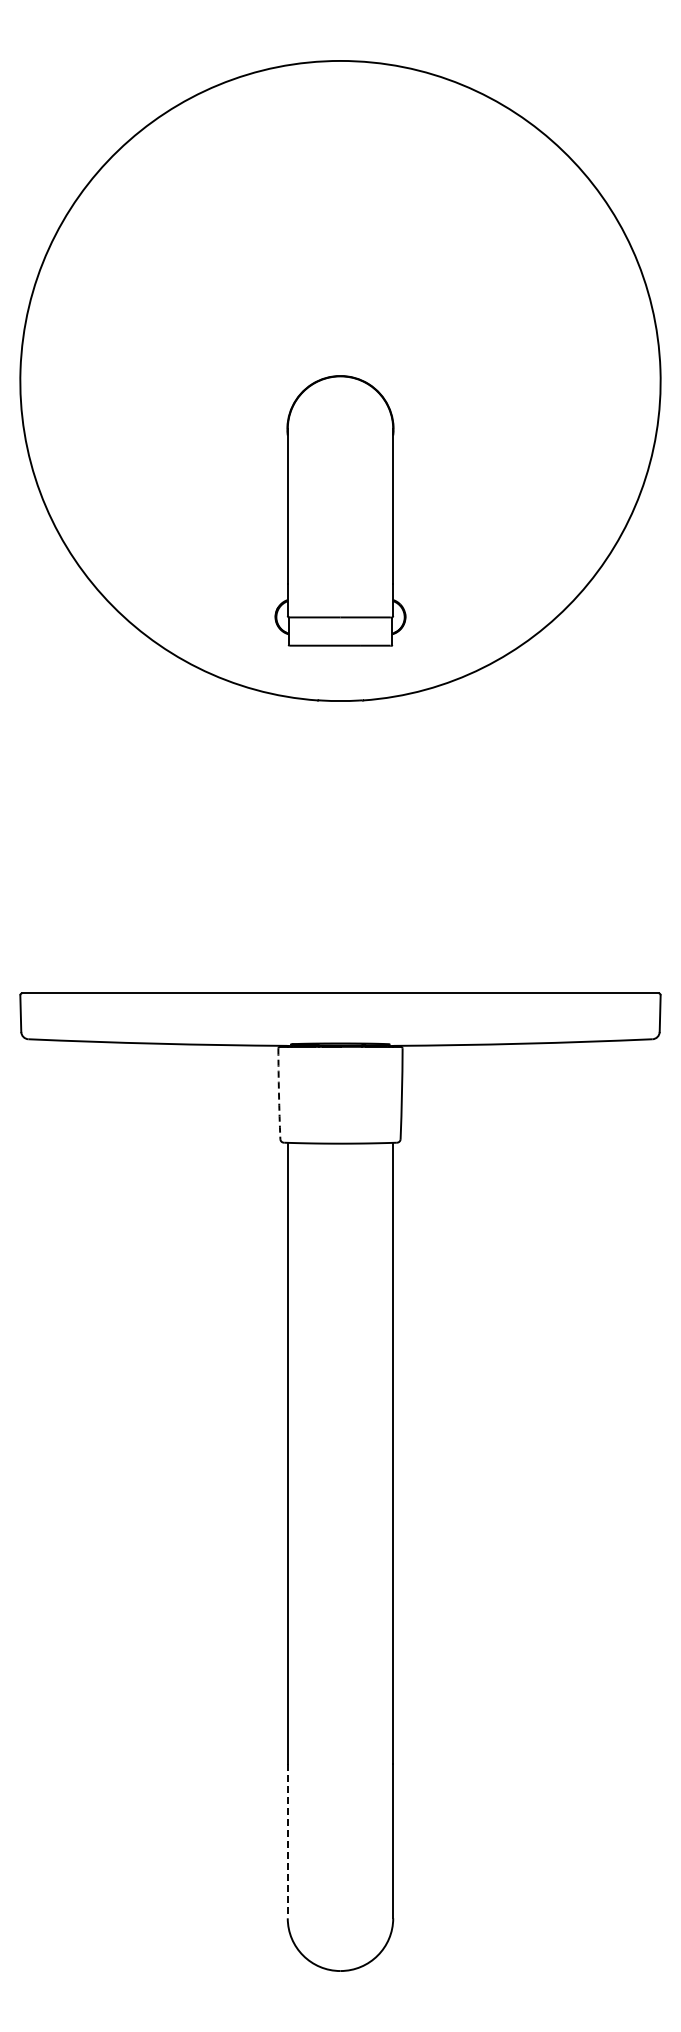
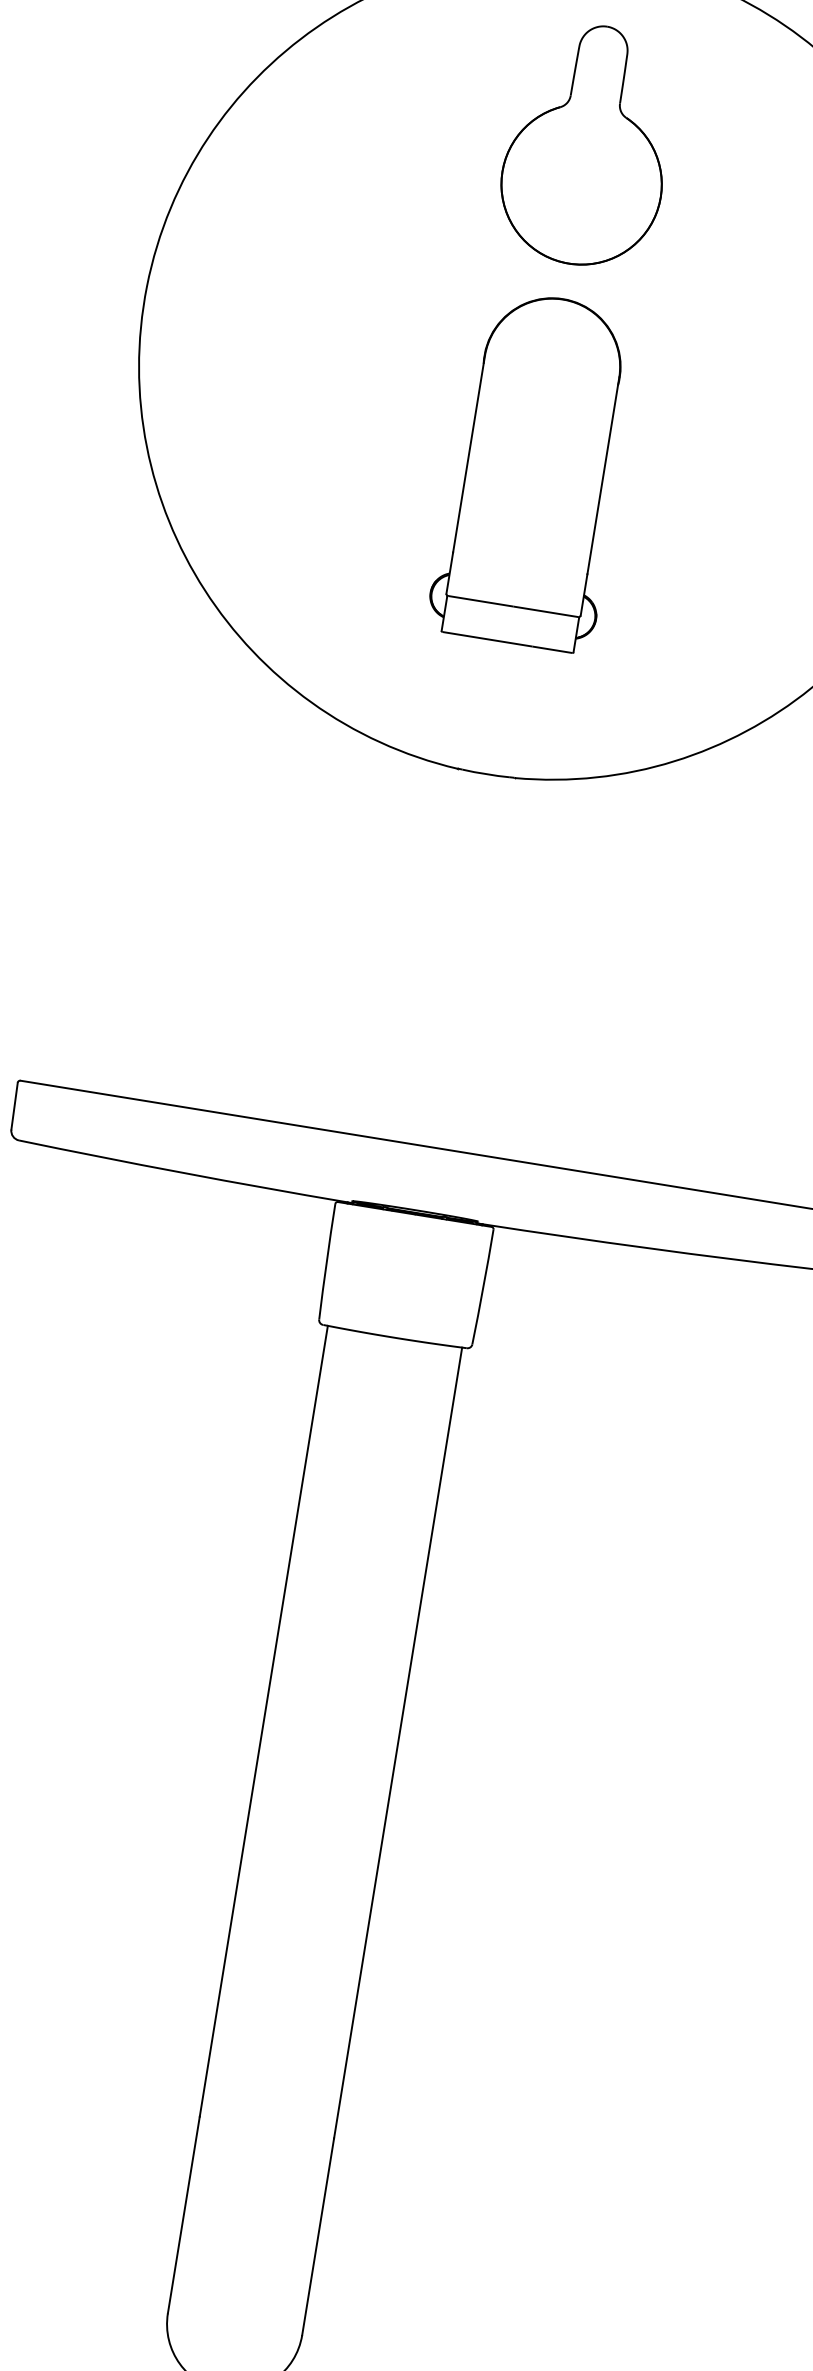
part: (340, 207) -> (587, 145), added
part: (340, 510) -> (535, 470), moved
arc: (278, 1093) -> (326, 1261), dashed -> solid
line: (287, 1841) -> (183, 2215), dashed -> solid

